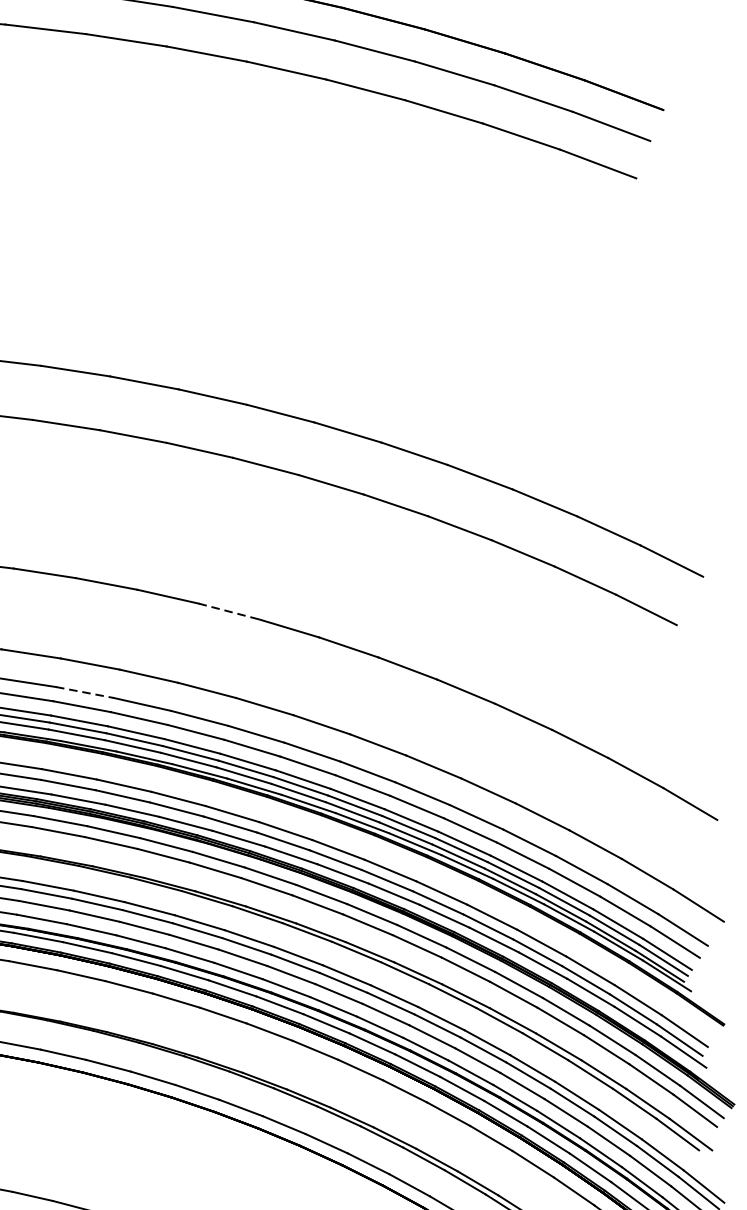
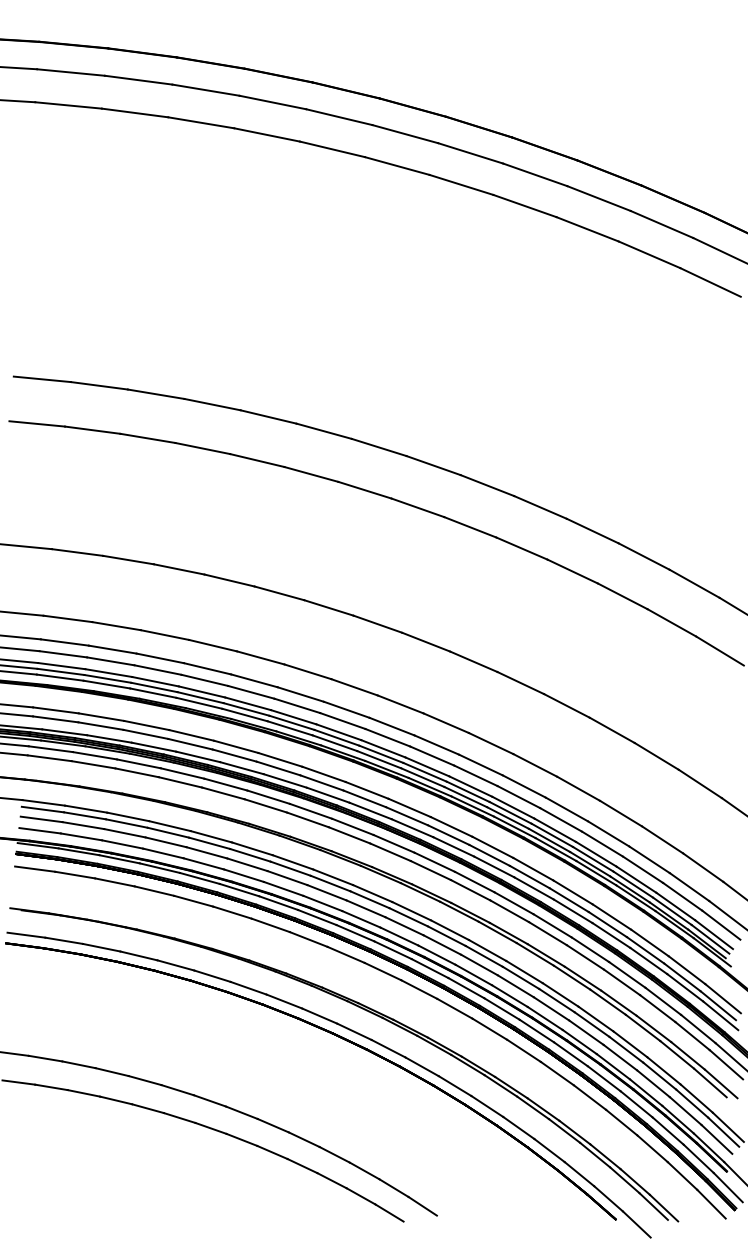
line: (228, 611) -> (377, 624), dashed -> solid
line: (84, 692) -> (254, 680), dashed -> solid

